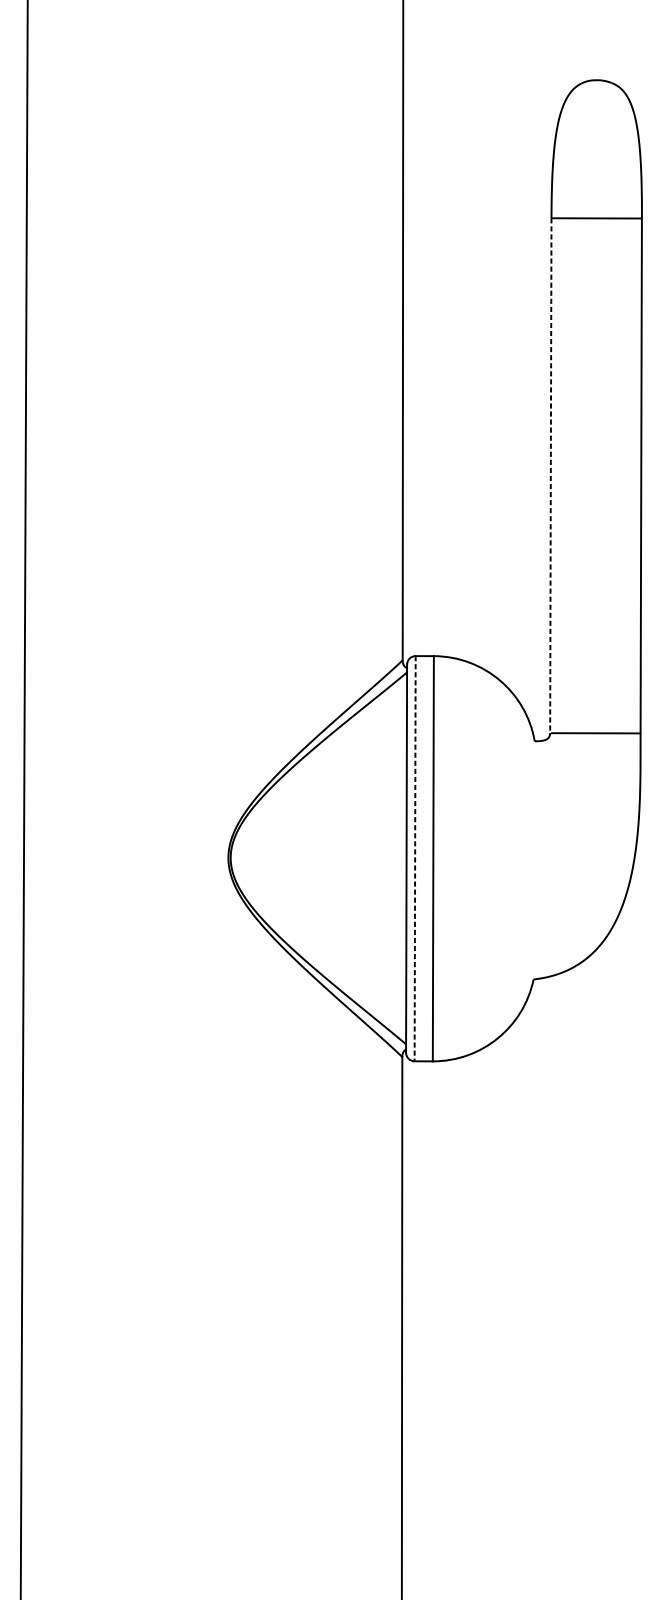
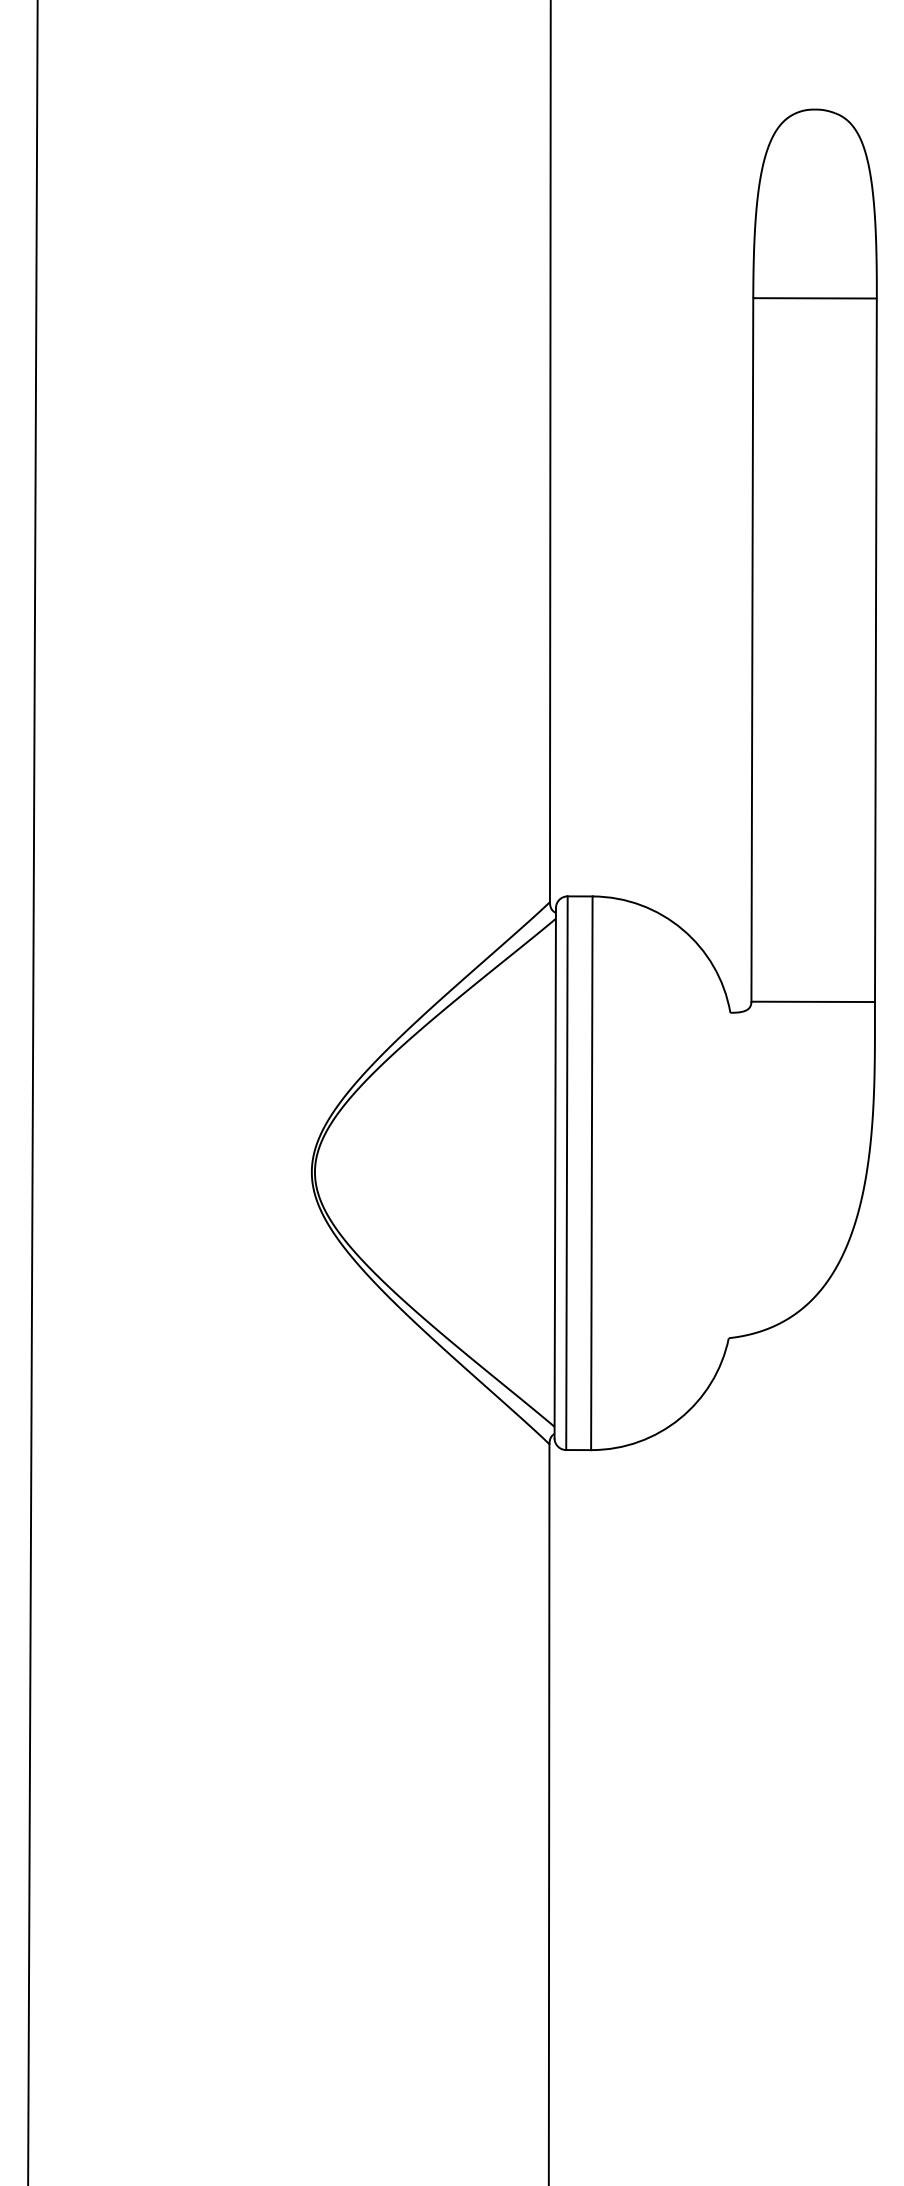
line: (550, 475) -> (752, 649), dashed -> solid
line: (414, 858) -> (566, 1173), dashed -> solid

